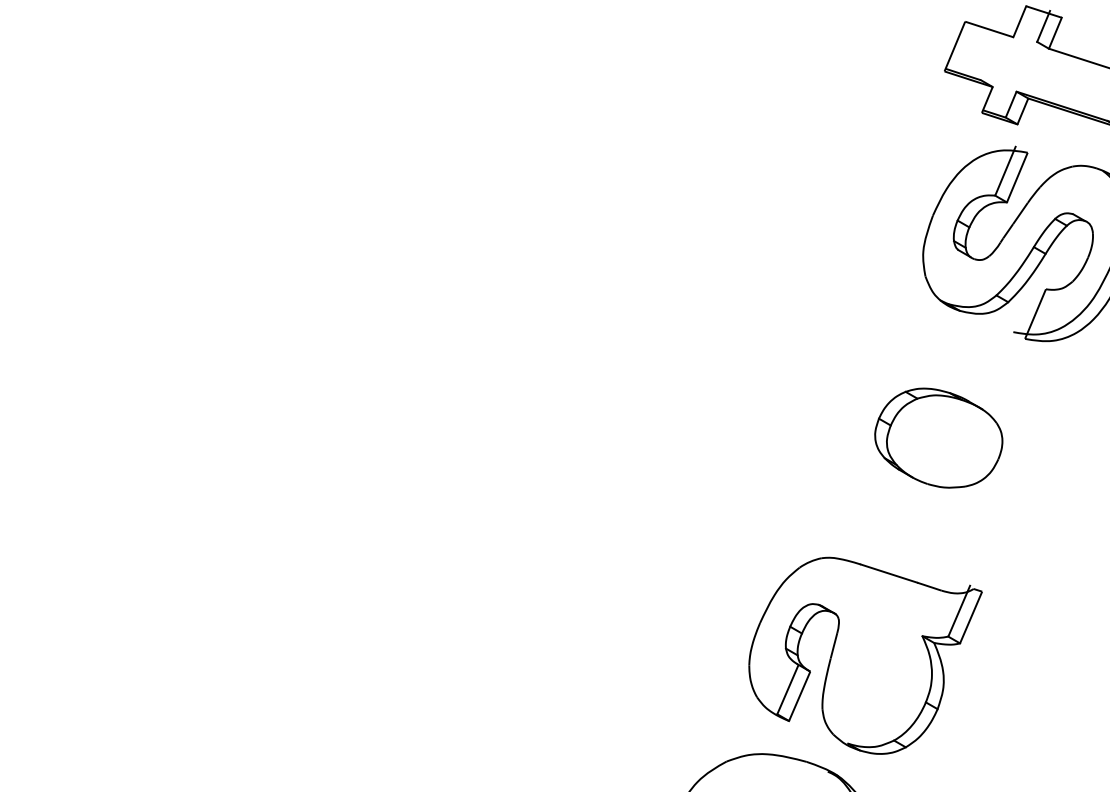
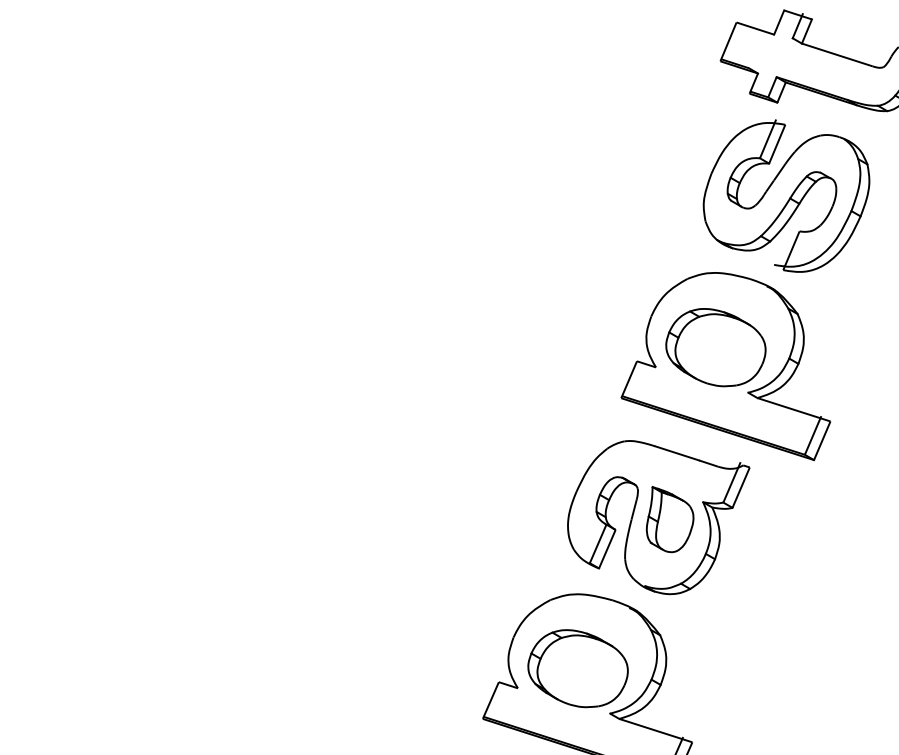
part: (951, 462) -> (725, 366), added
part: (879, 658) -> (669, 519), added

